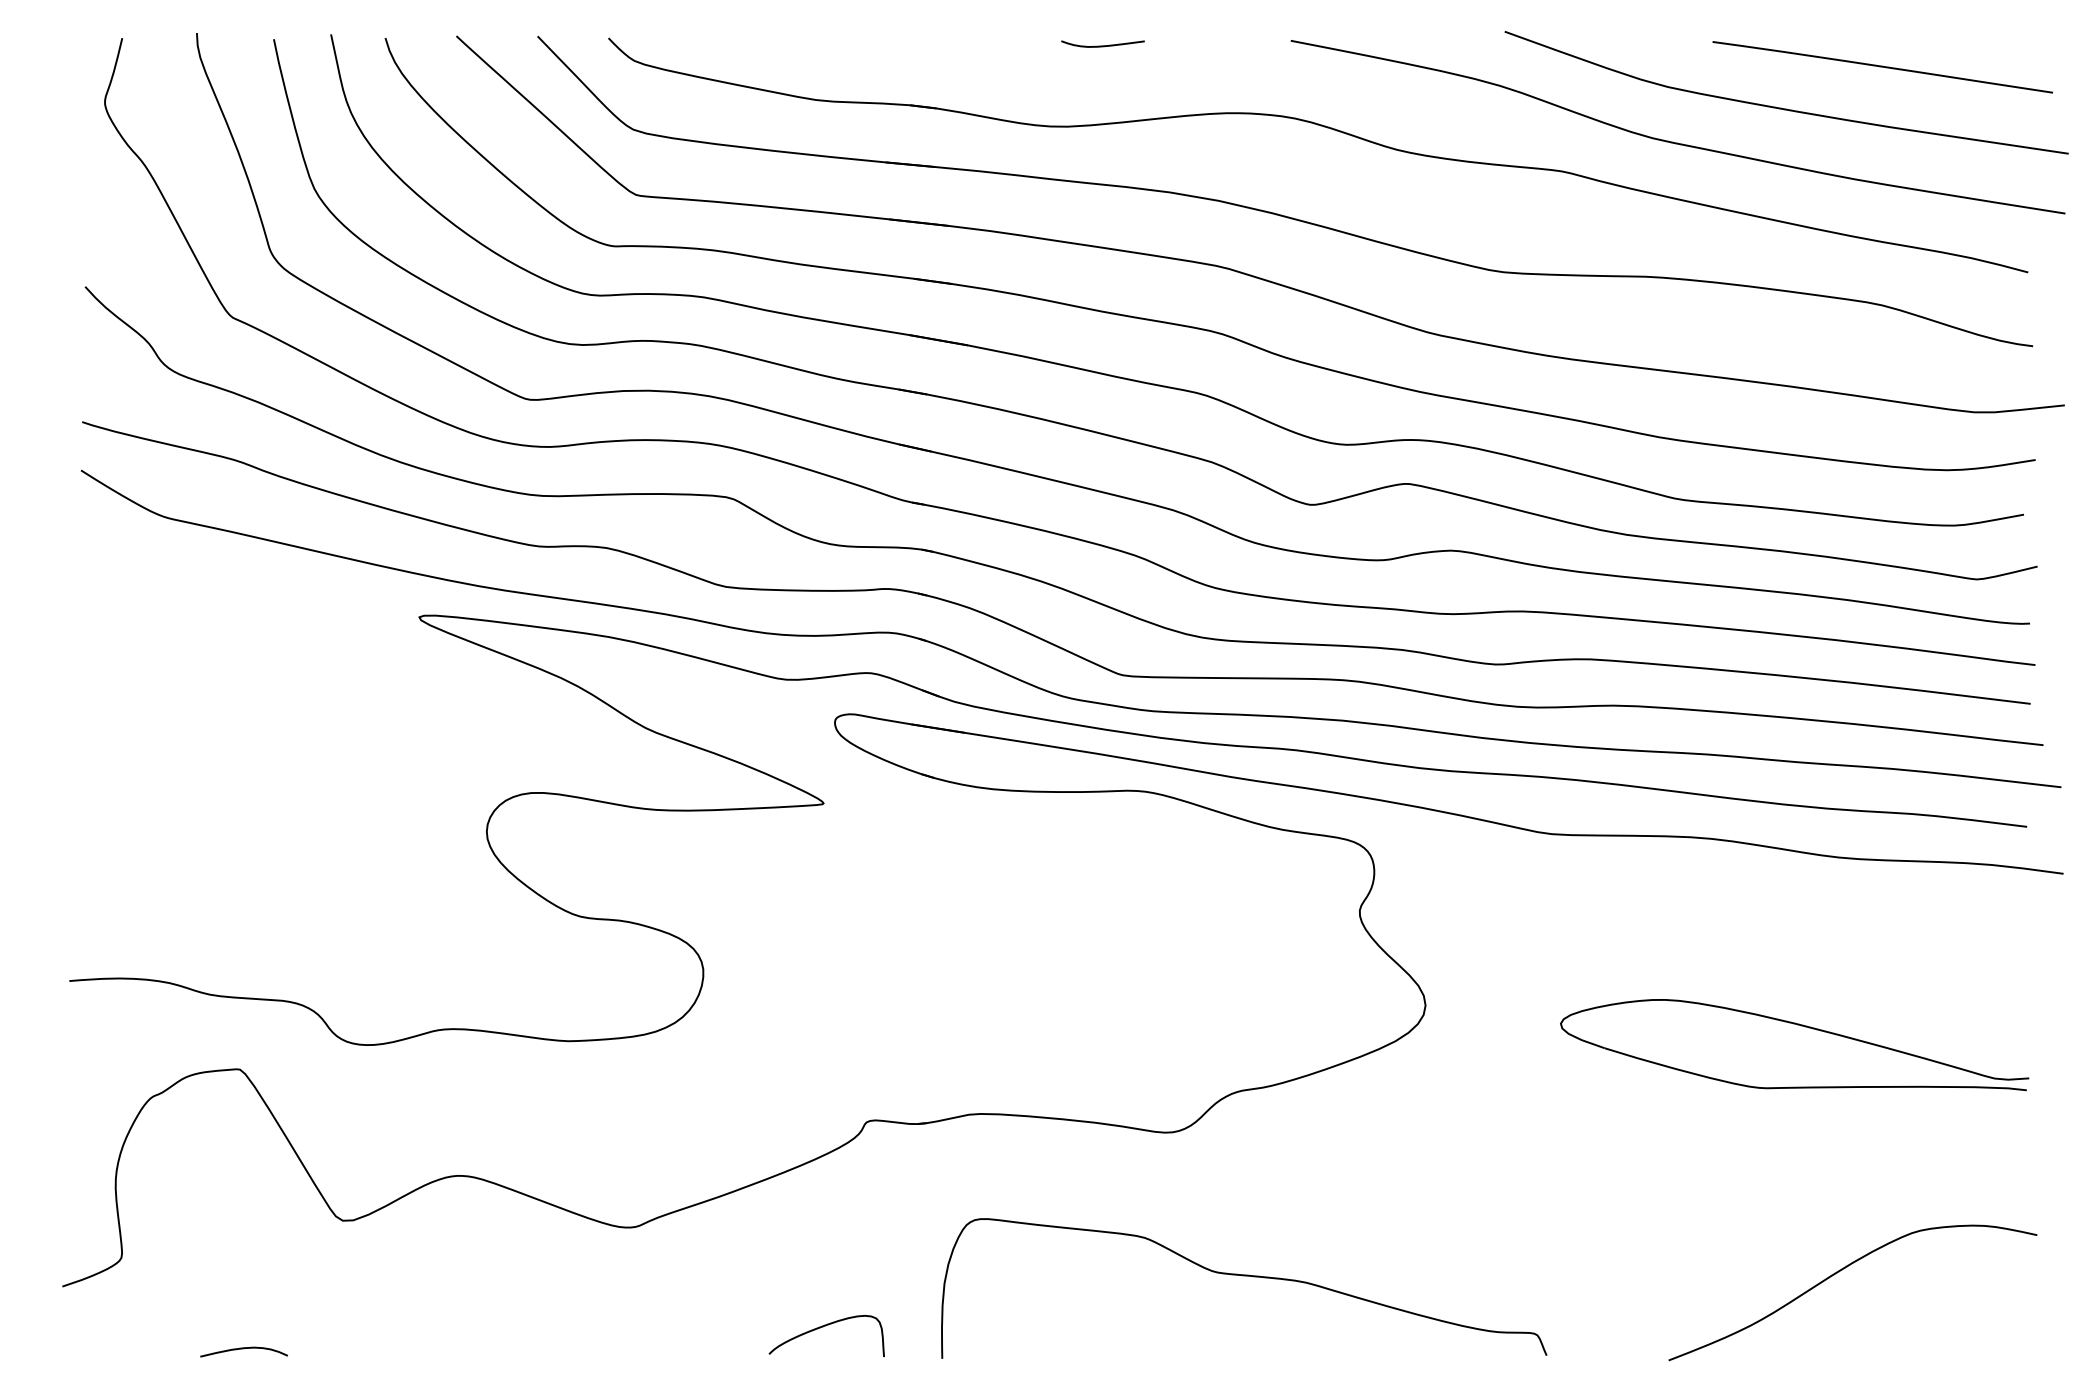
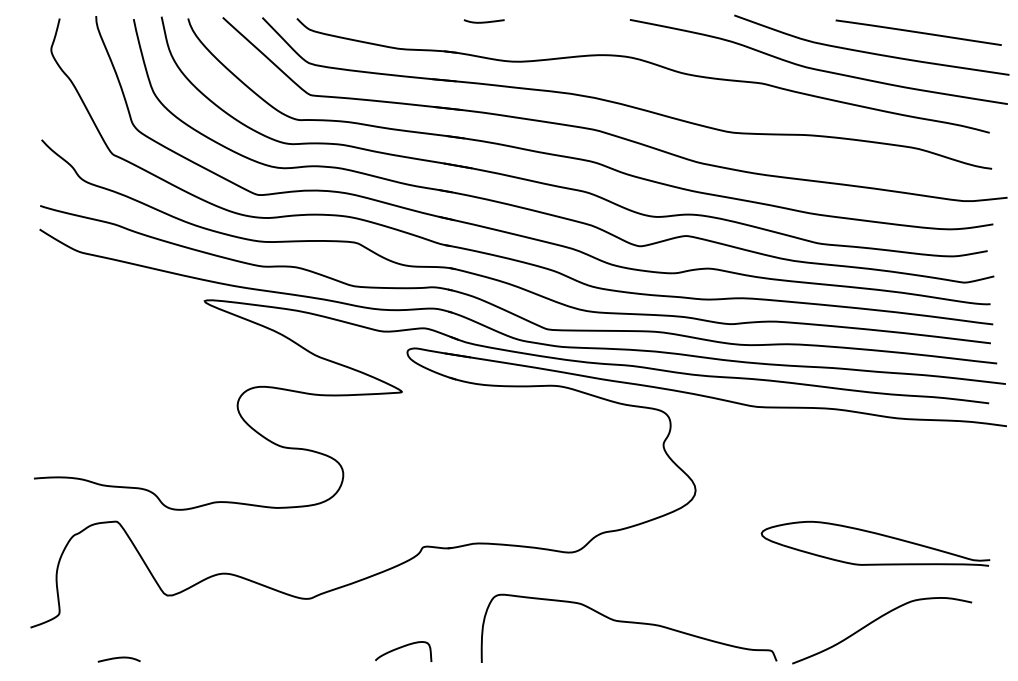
curve: (1101, 44) -> (483, 21), moved
part: (1802, 1027) -> (879, 535), moved
curve: (1839, 1273) -> (875, 621), moved
curve: (1244, 1278) -> (629, 623), moved

